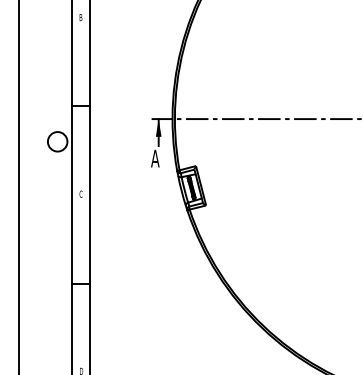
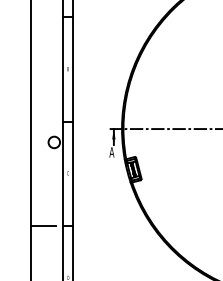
line: (39, 284) -> (43, 226), added

